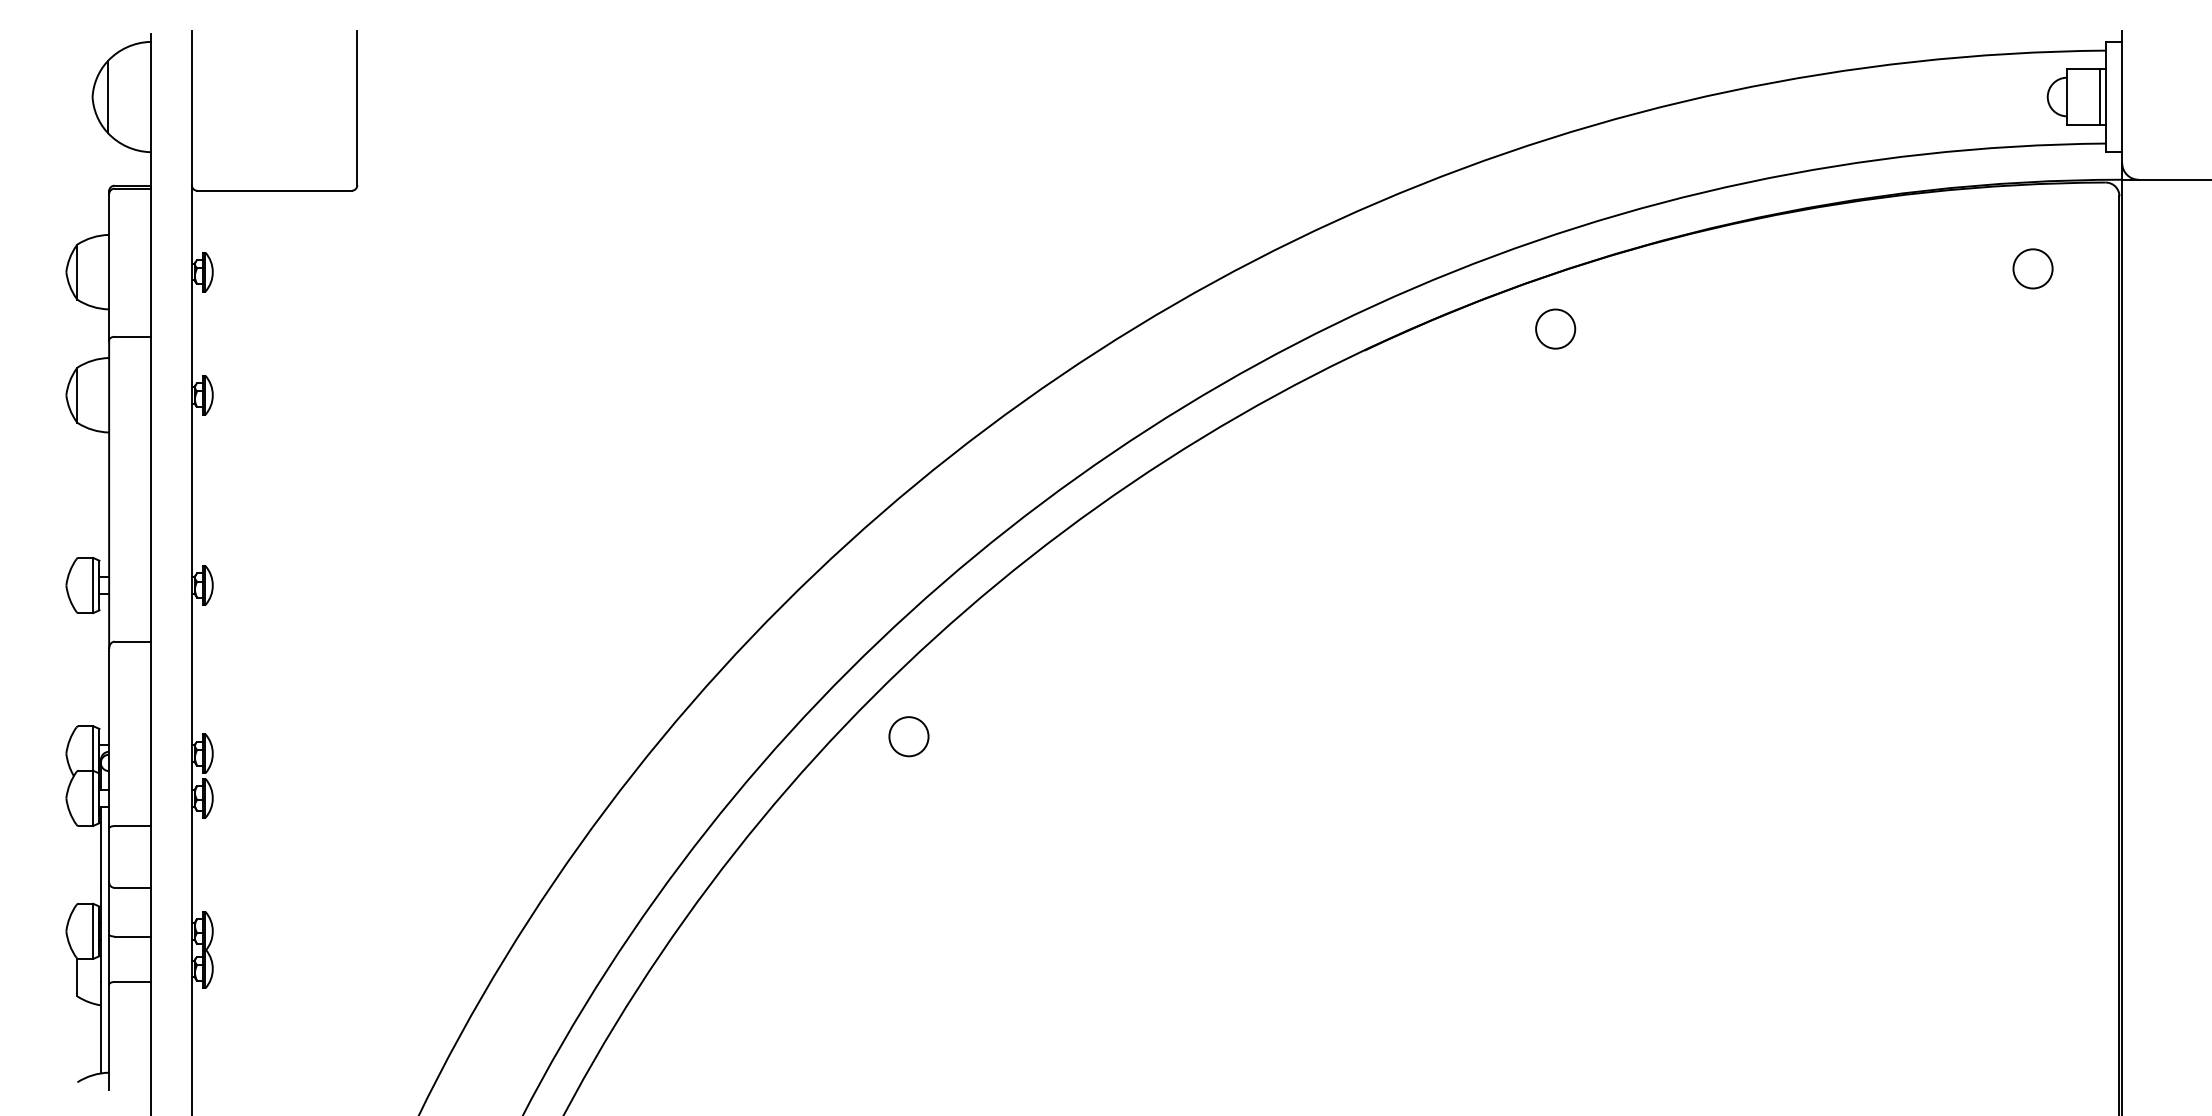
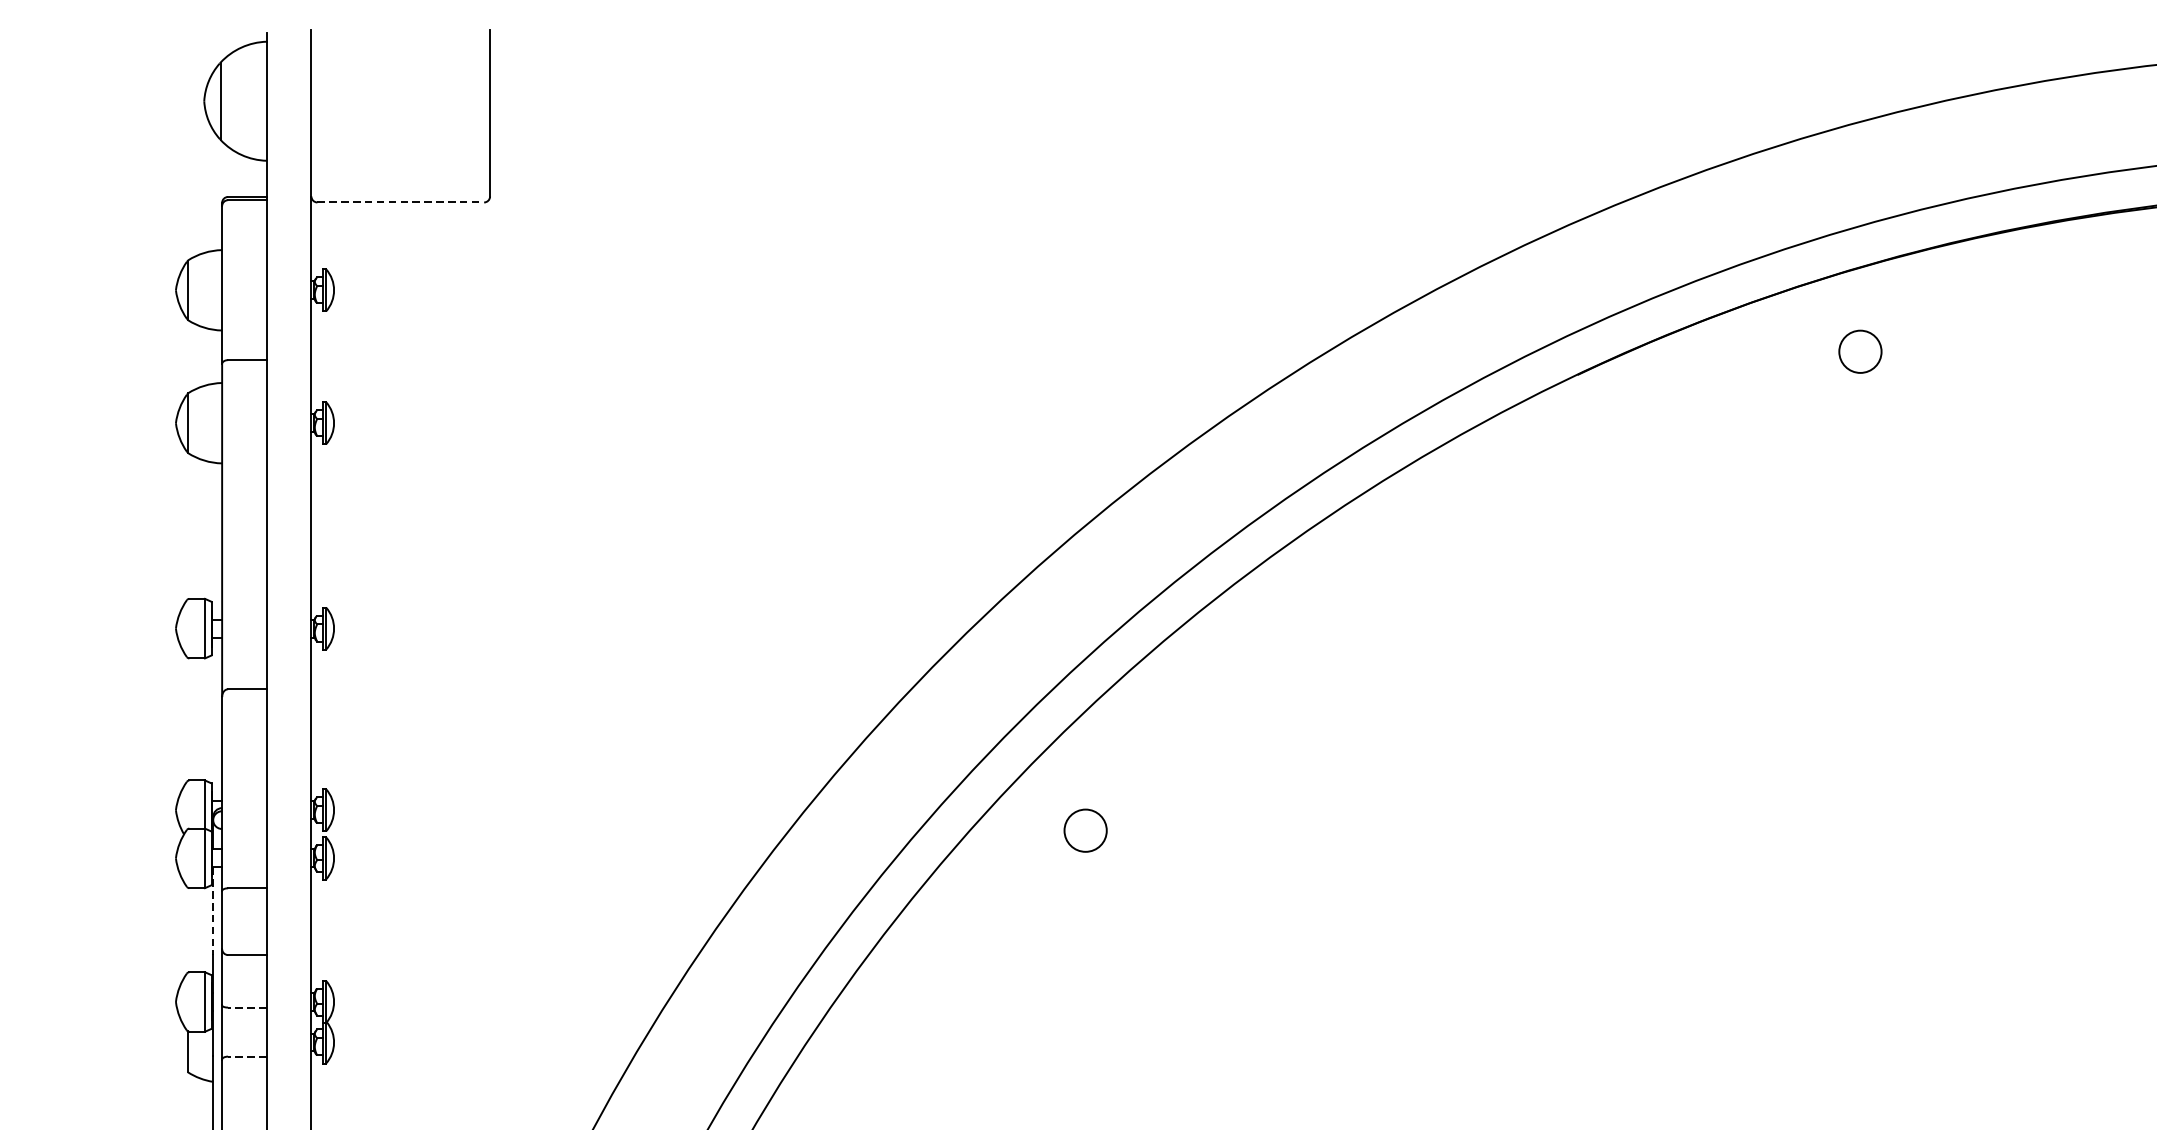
line: (275, 190) -> (401, 202), solid -> dashed
circle: (1555, 328) -> (1860, 351), moved
circle: (908, 736) -> (1085, 830), moved
line: (100, 847) -> (212, 911), solid -> dashed
line: (132, 936) -> (247, 1007), solid -> dashed
line: (132, 981) -> (247, 1056), solid -> dashed

